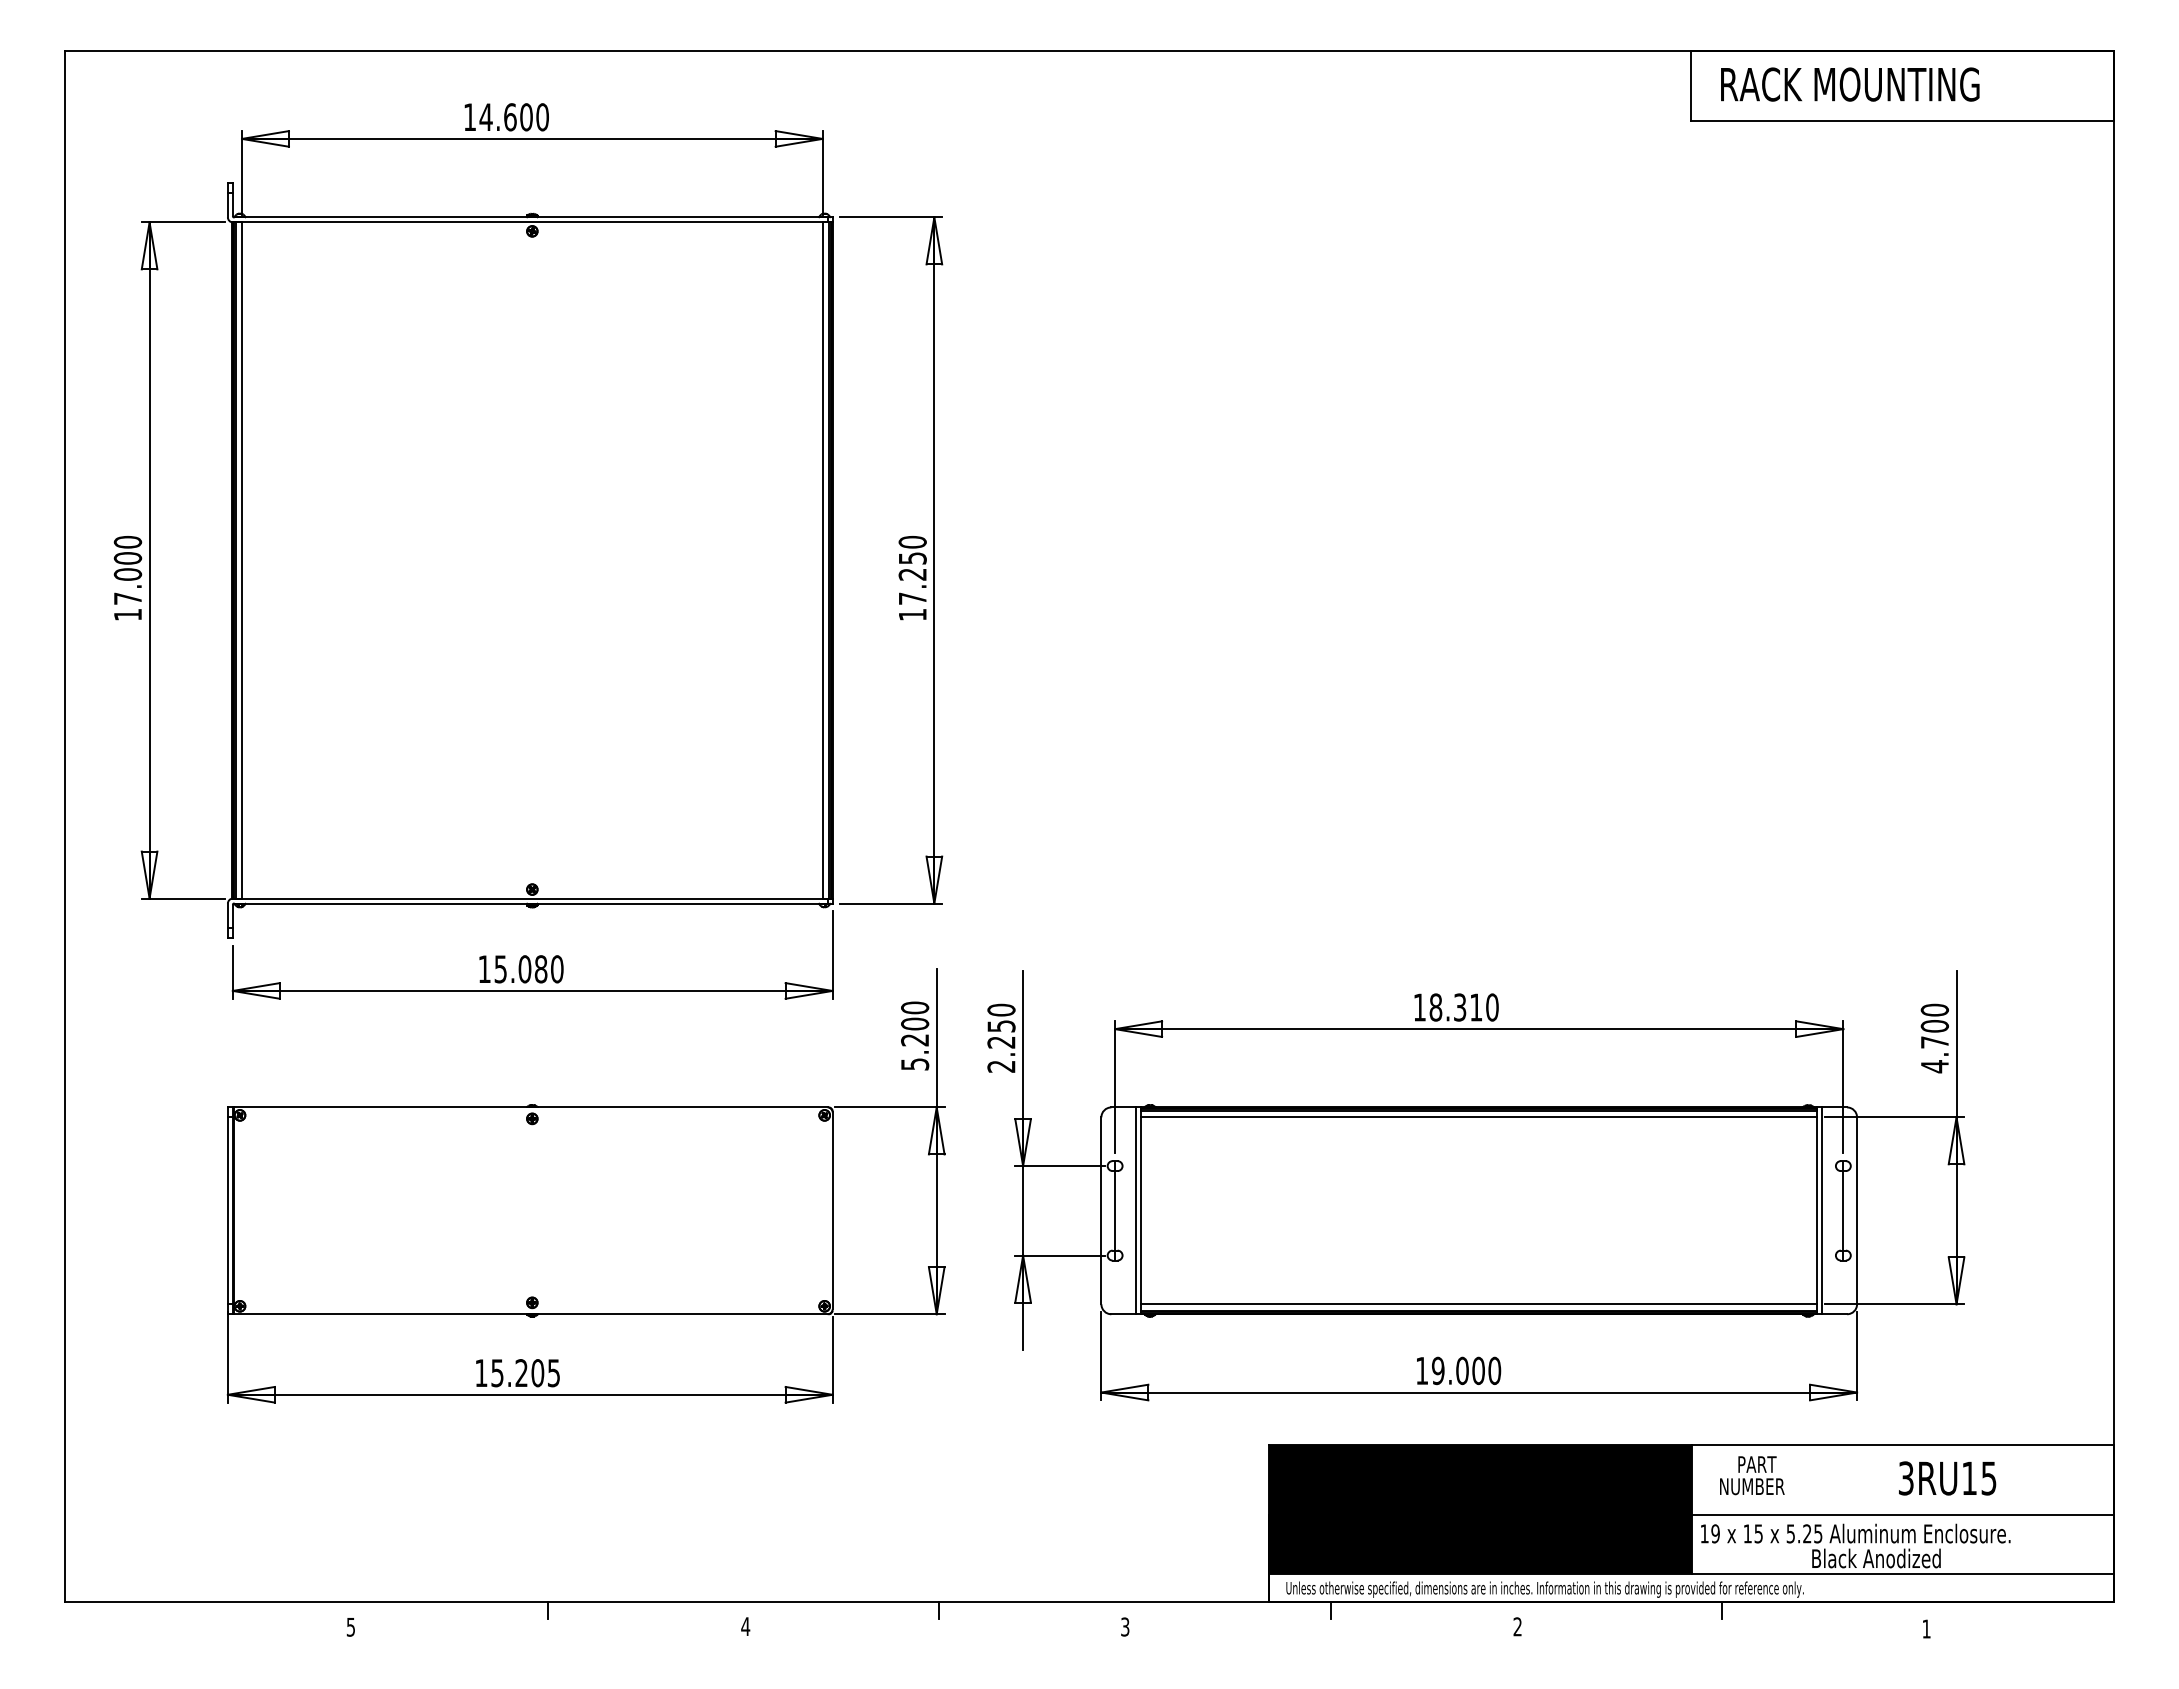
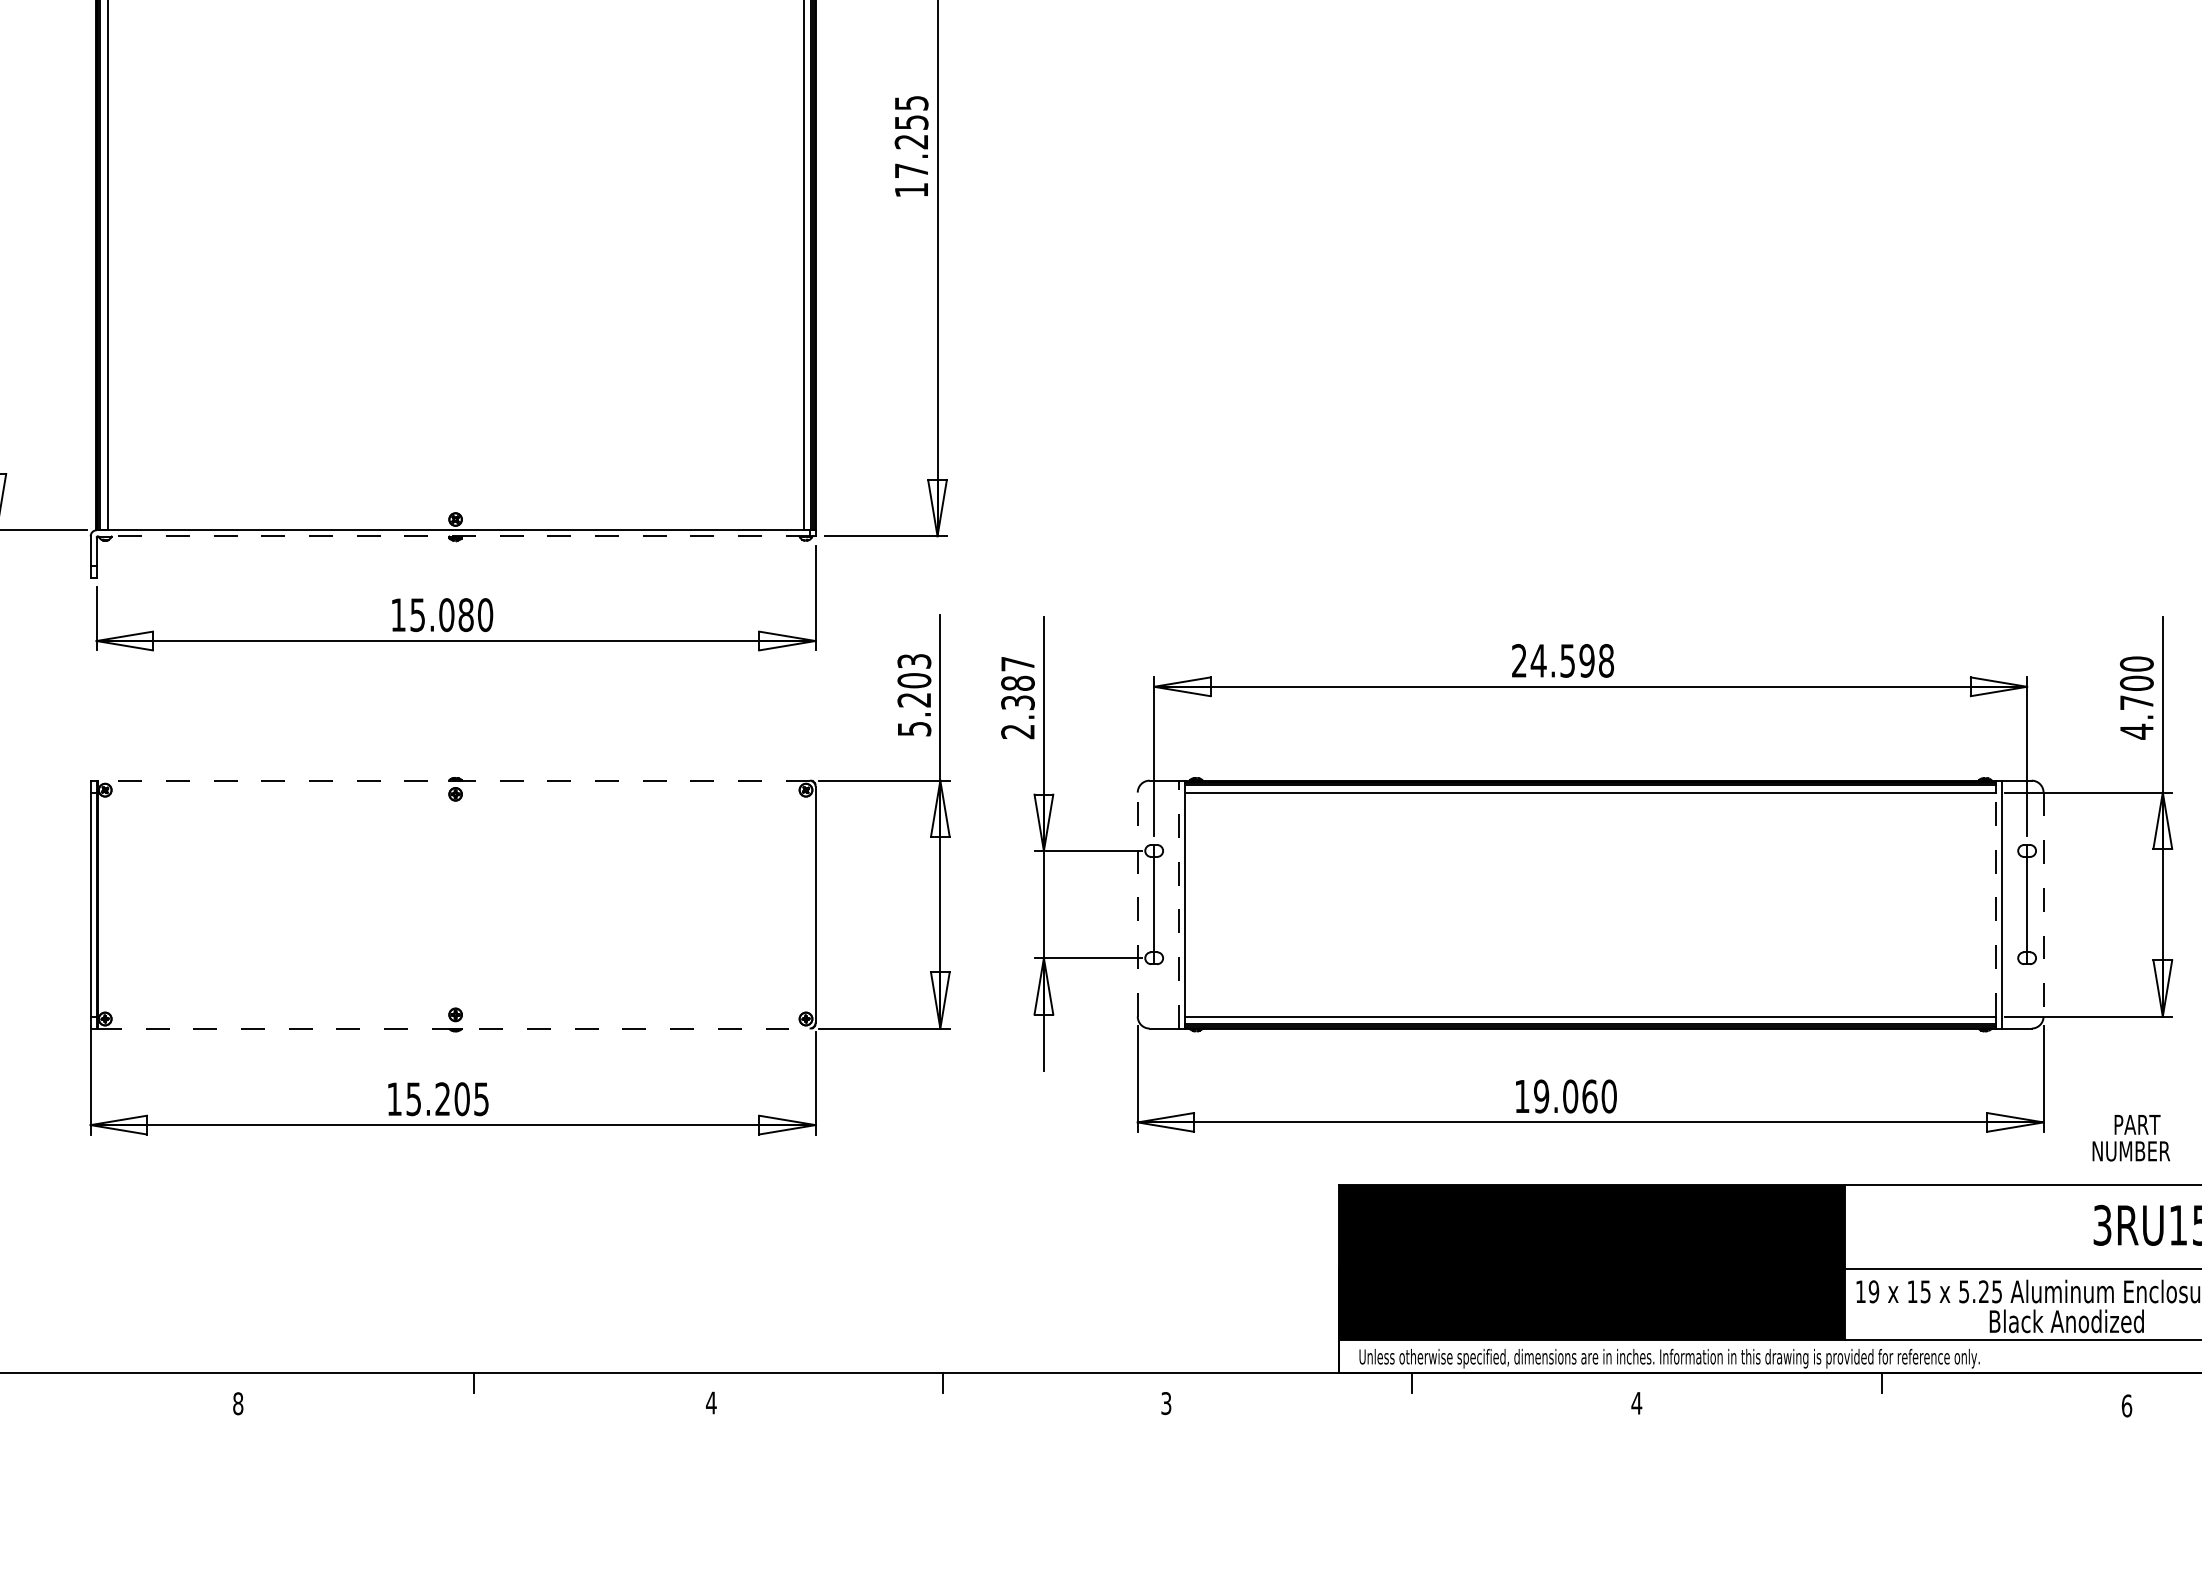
text: (912, 541) -> (911, 102), 17.250 -> 17.255
line: (530, 903) -> (453, 536), solid -> dashed
text: (915, 1007) -> (914, 660), 5.200 -> 5.203
text: (1455, 1007) -> (1562, 660), 18.310 -> 24.598
text: (1001, 1025) -> (1018, 682), 2.250 -> 2.387
line: (530, 1107) -> (453, 780), solid -> dashed
line: (1101, 1210) -> (1137, 904), solid -> dashed
line: (1136, 1210) -> (1179, 904), solid -> dashed
line: (1817, 1210) -> (1996, 904), solid -> dashed
line: (1857, 1211) -> (2044, 905), solid -> dashed
line: (530, 1314) -> (453, 1028), solid -> dashed
text: (1478, 1370) -> (1589, 1095), 19.000 -> 19.060
text: (1752, 1475) -> (2131, 1137), moved
text: (350, 1626) -> (237, 1402), 5 -> 8
text: (1517, 1626) -> (1636, 1402), 2 -> 4
text: (1926, 1628) -> (2126, 1405), 1 -> 6

